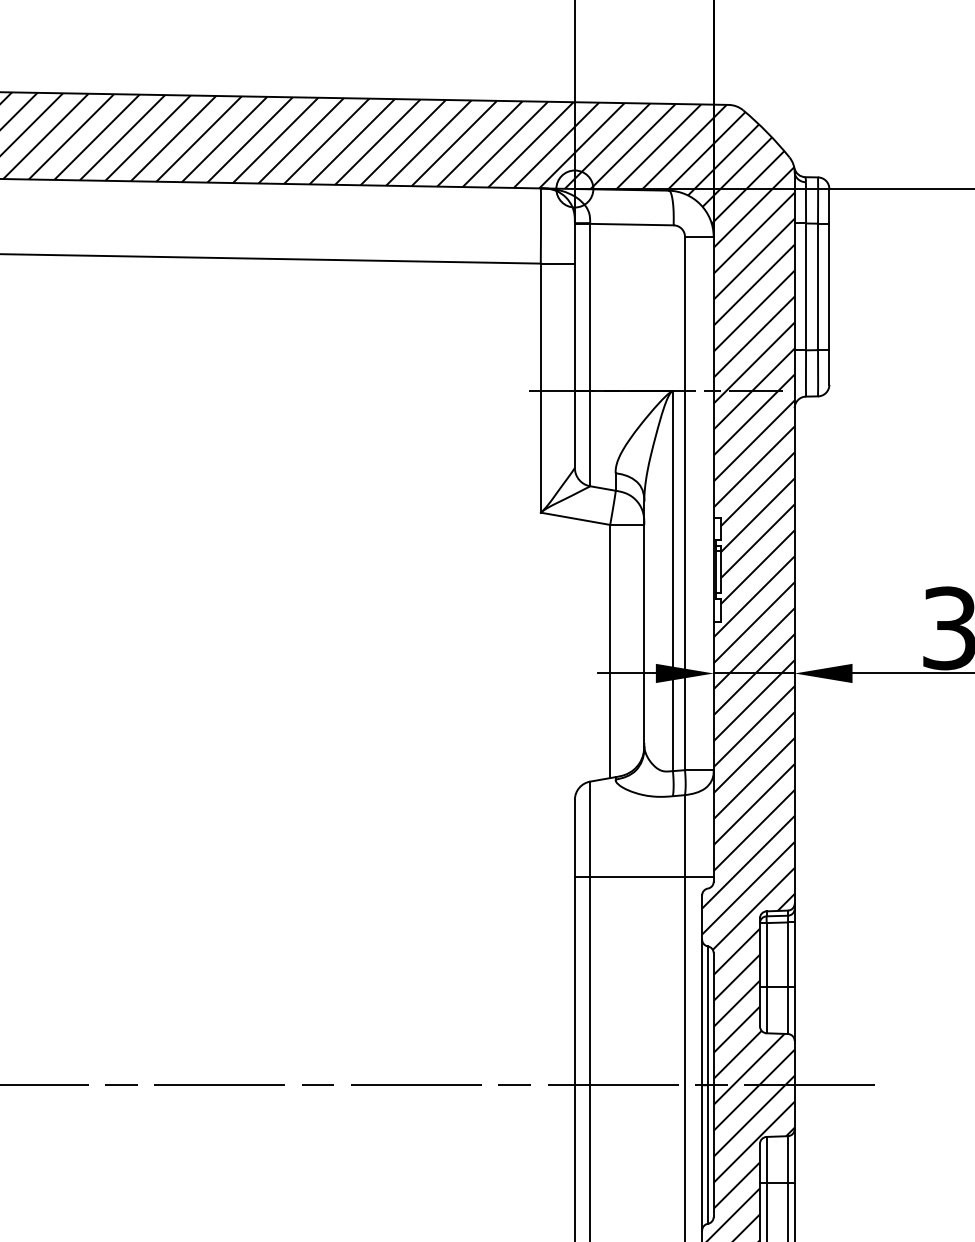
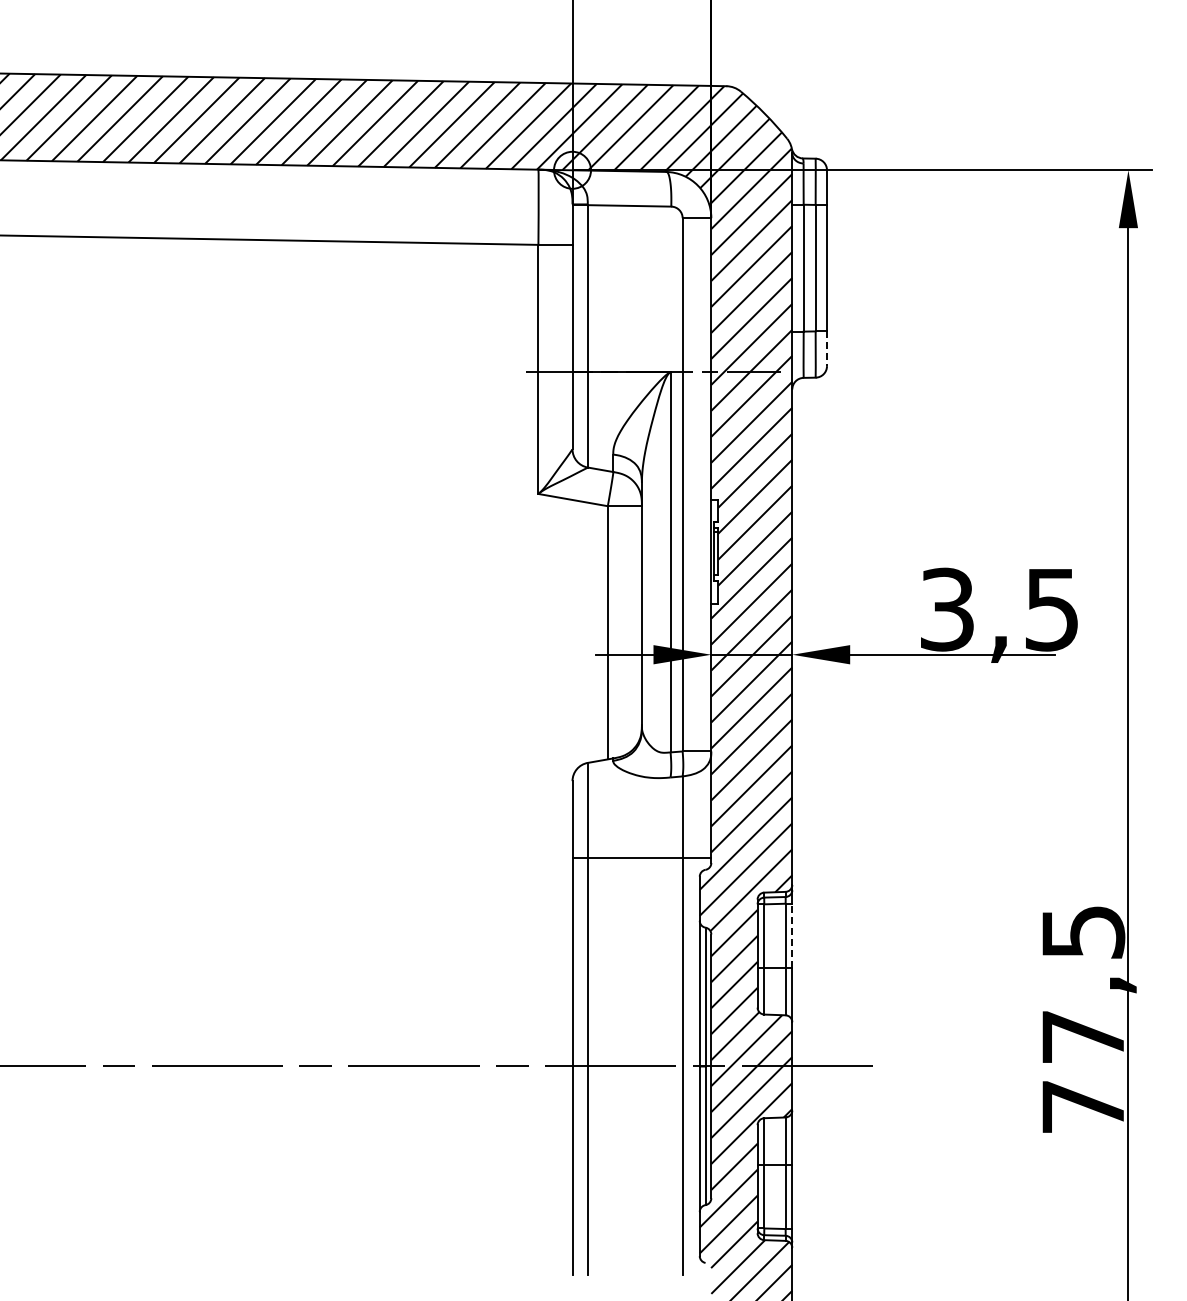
line: (829, 368) -> (827, 349), solid -> dashed
line: (794, 954) -> (792, 935), solid -> dashed

